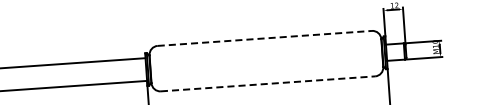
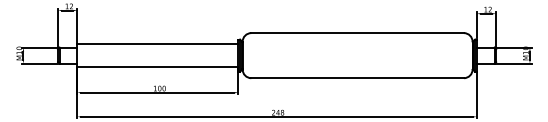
line: (265, 38) -> (358, 33), dashed -> solid
line: (268, 84) -> (358, 78), dashed -> solid

